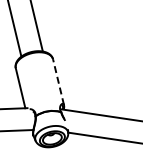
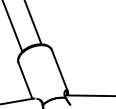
line: (58, 82) -> (59, 70), dashed -> solid

